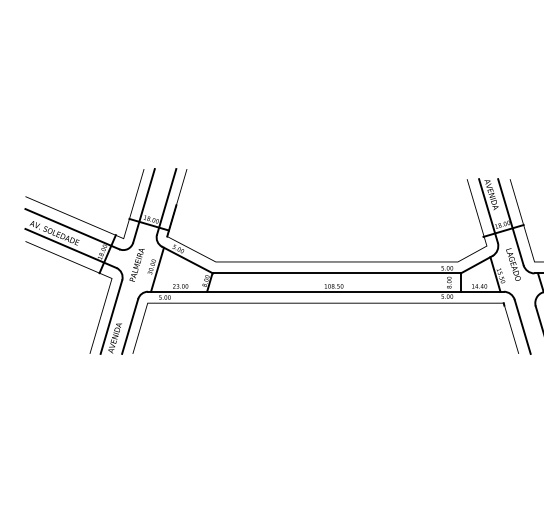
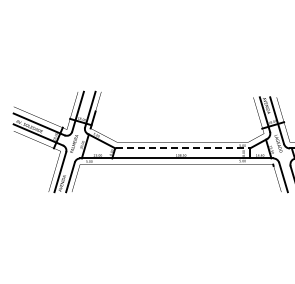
line: (338, 273) -> (183, 148), solid -> dashed

